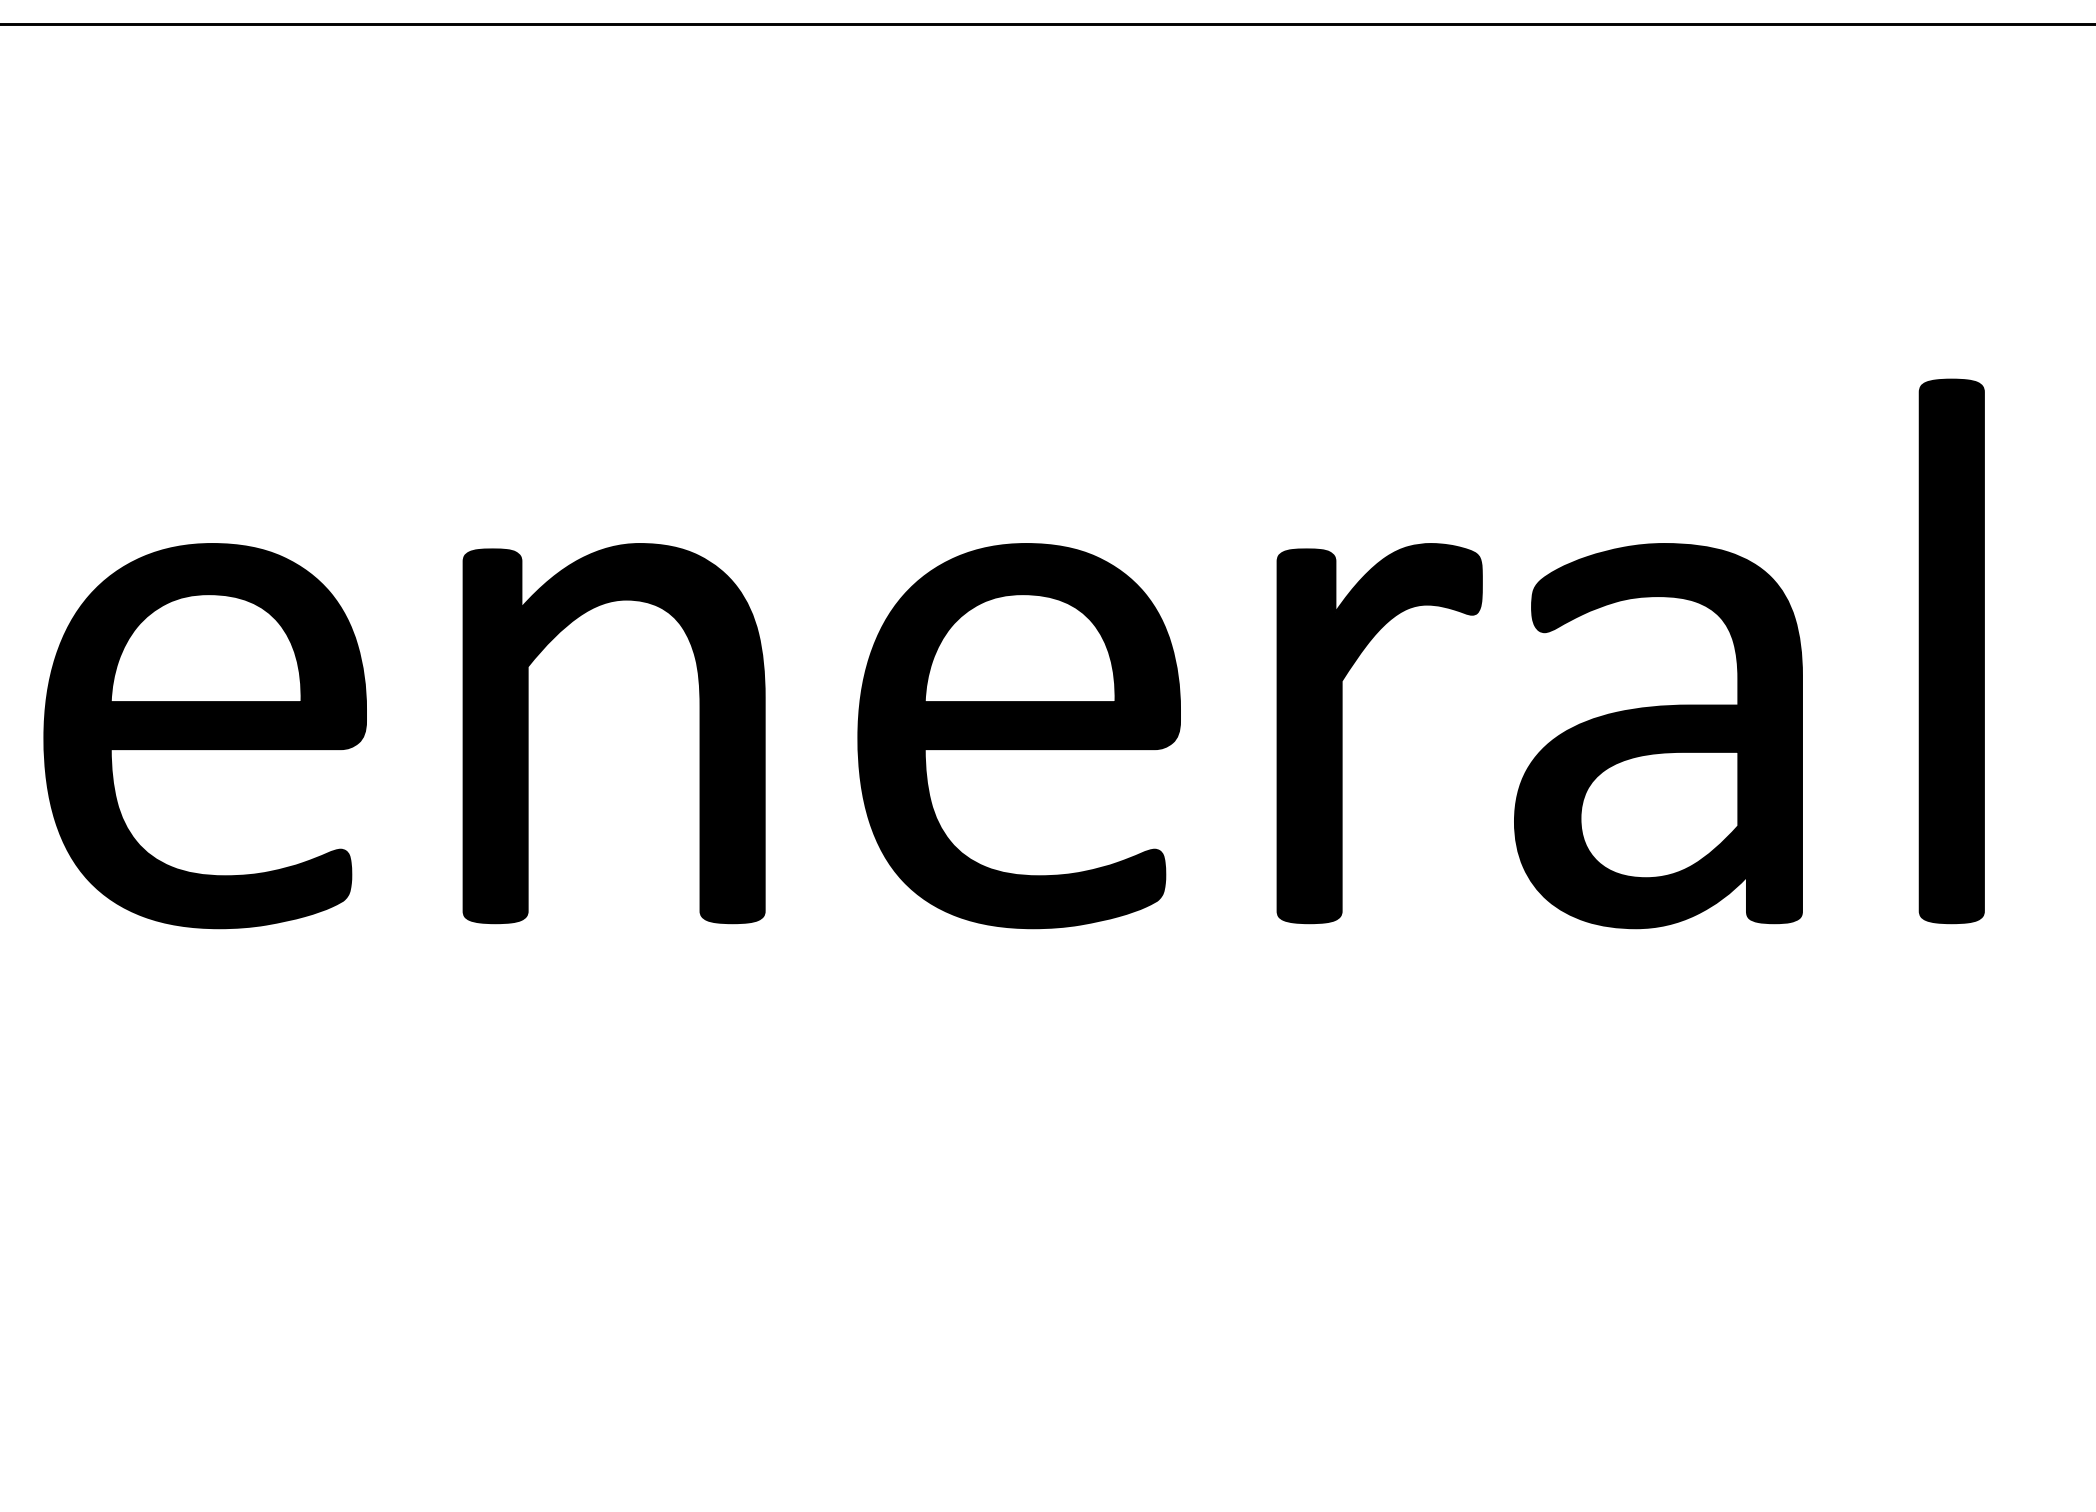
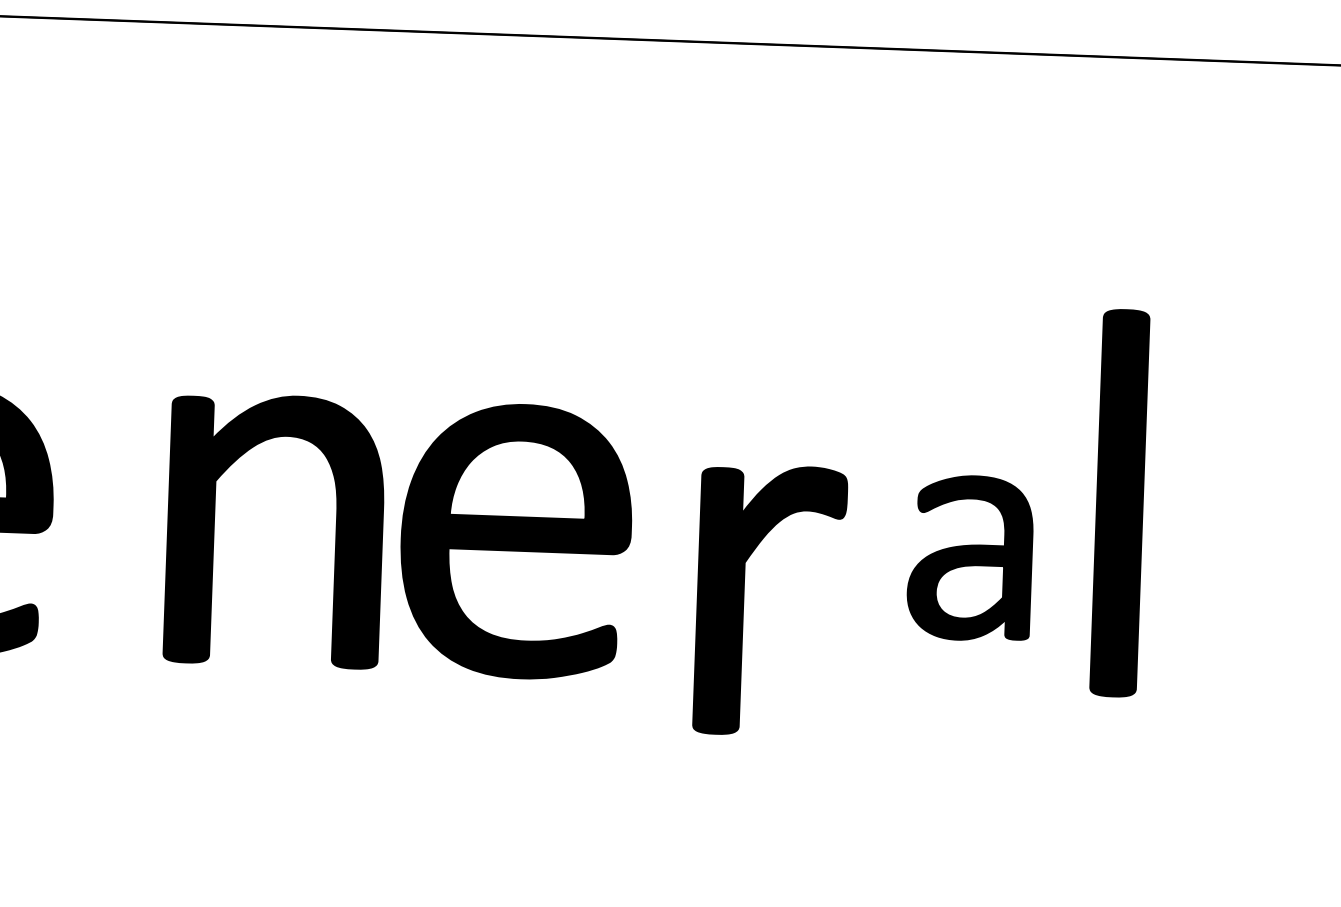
part: (1951, 651) -> (1119, 503), moved
part: (528, 733) -> (214, 528), moved
part: (1342, 733) -> (743, 599), moved
part: (1658, 736) -> (970, 558), size x0.6

